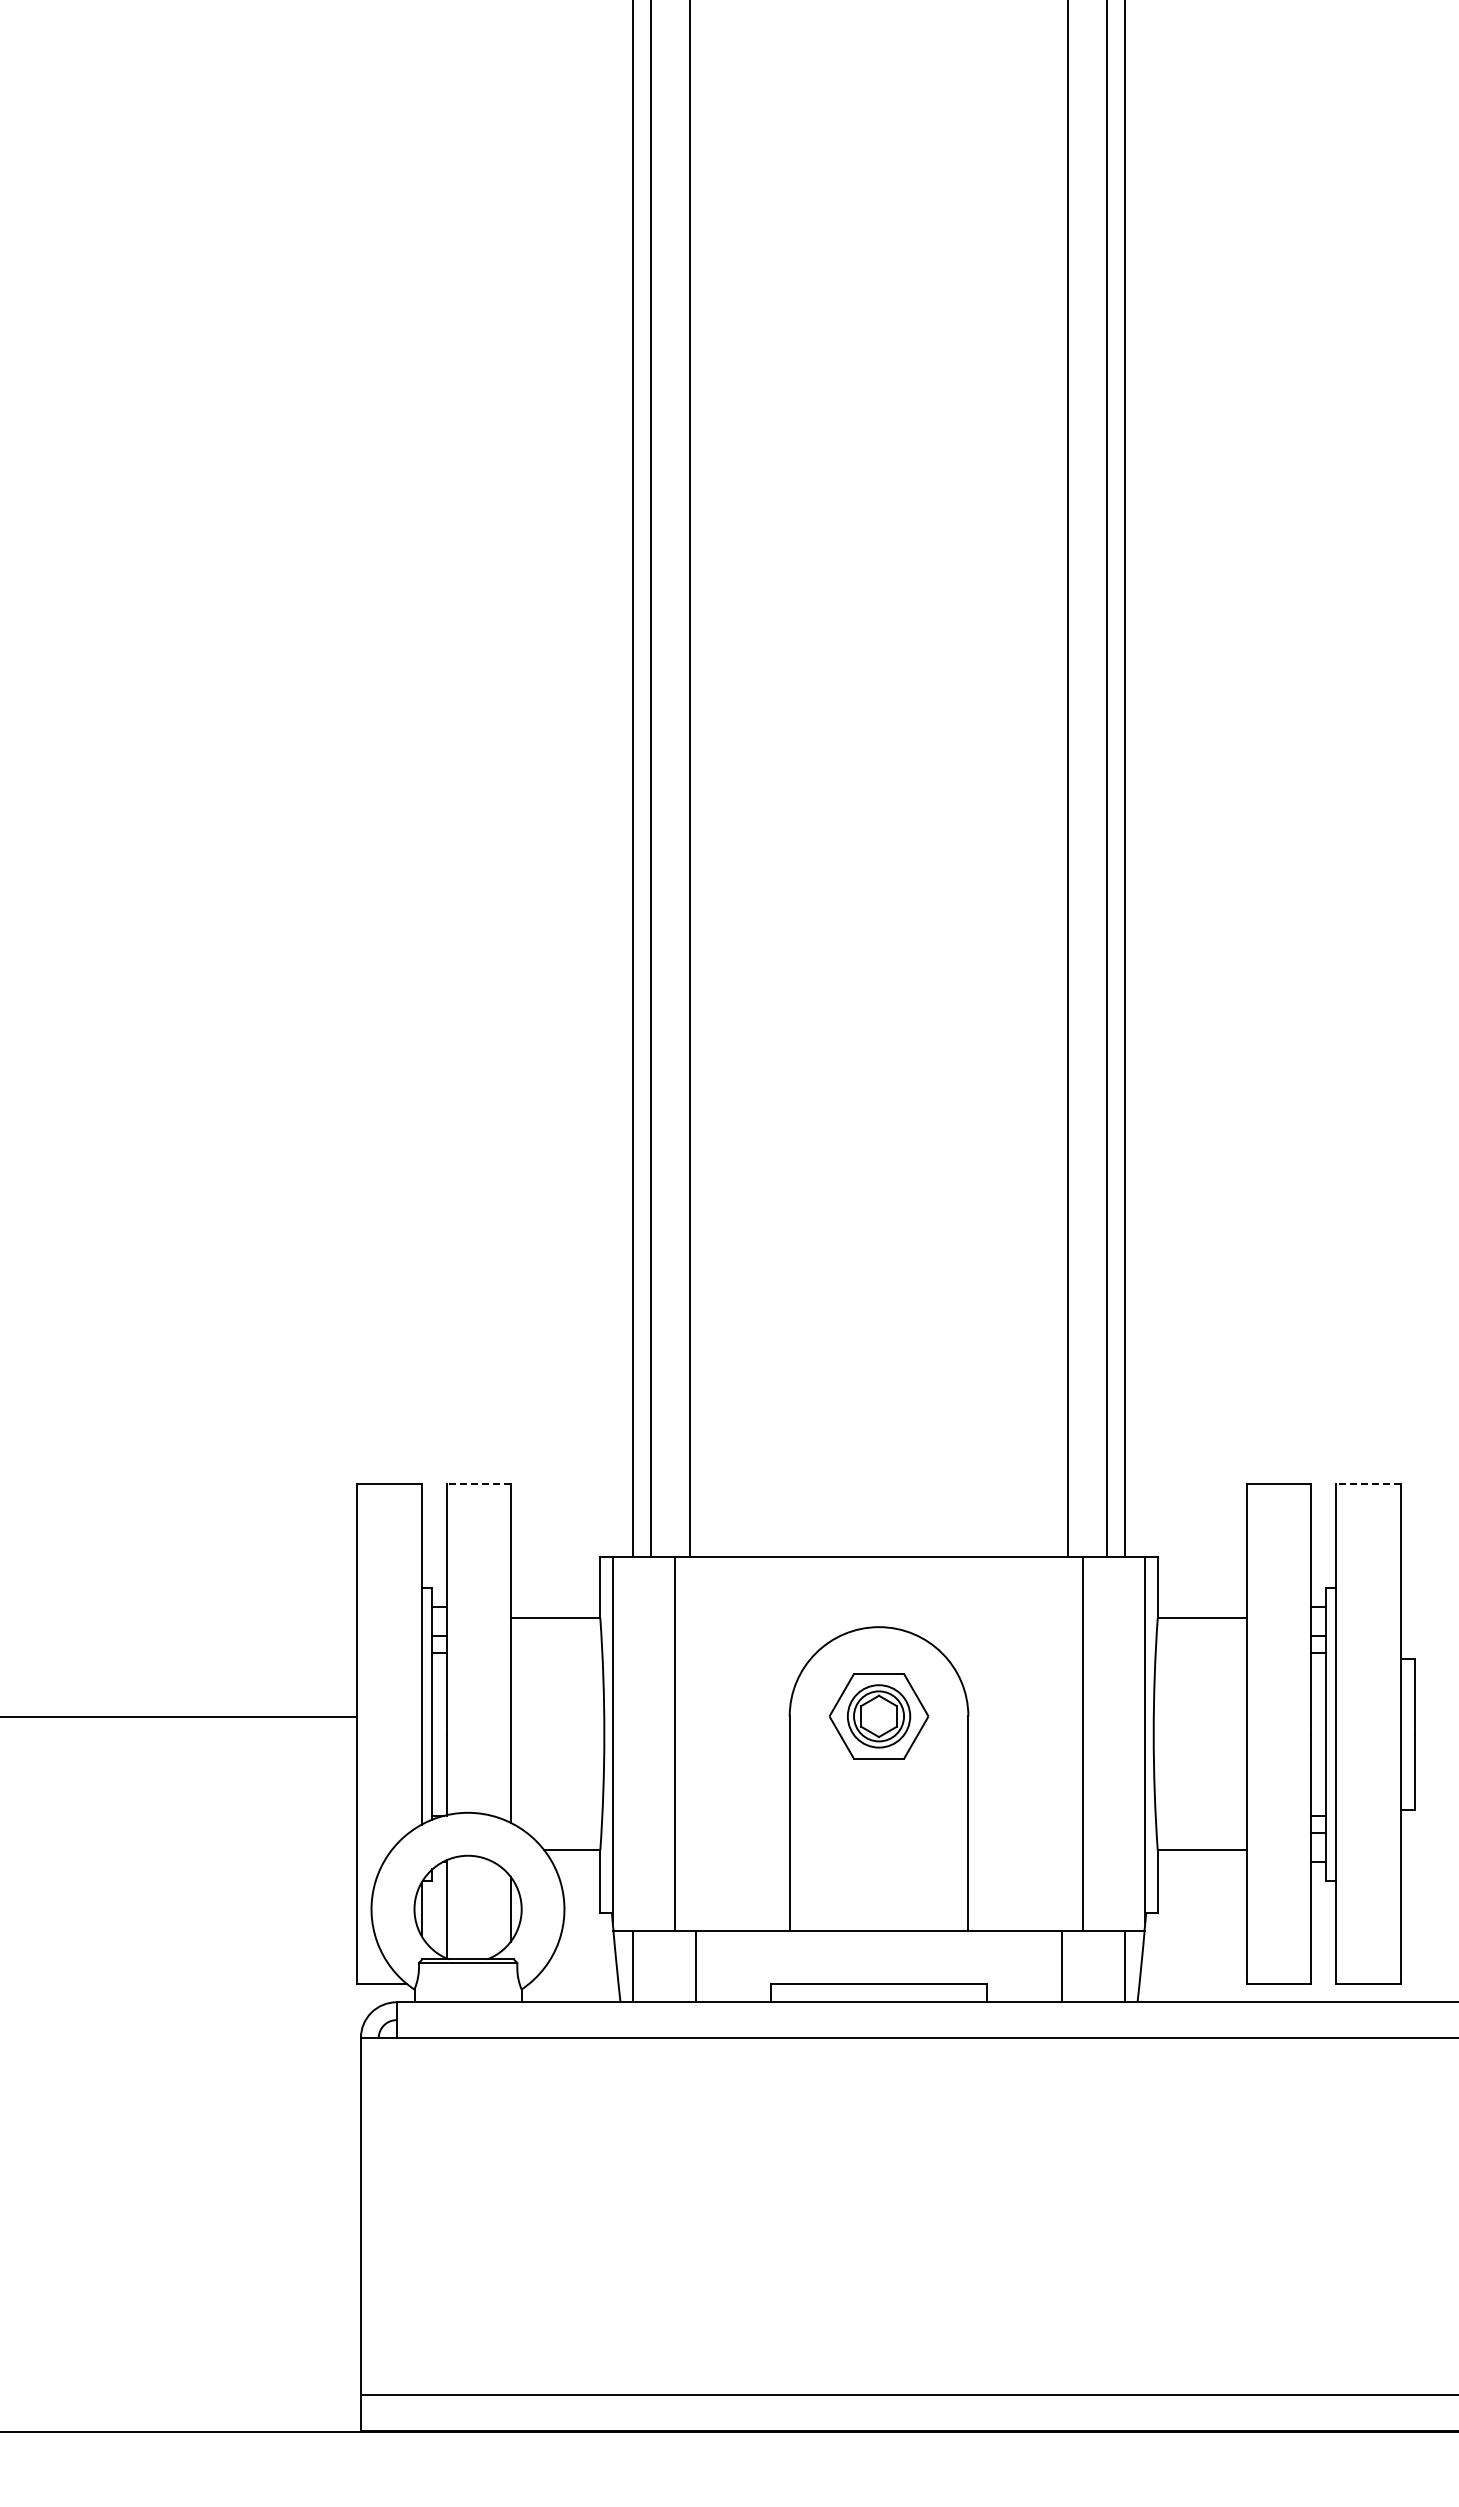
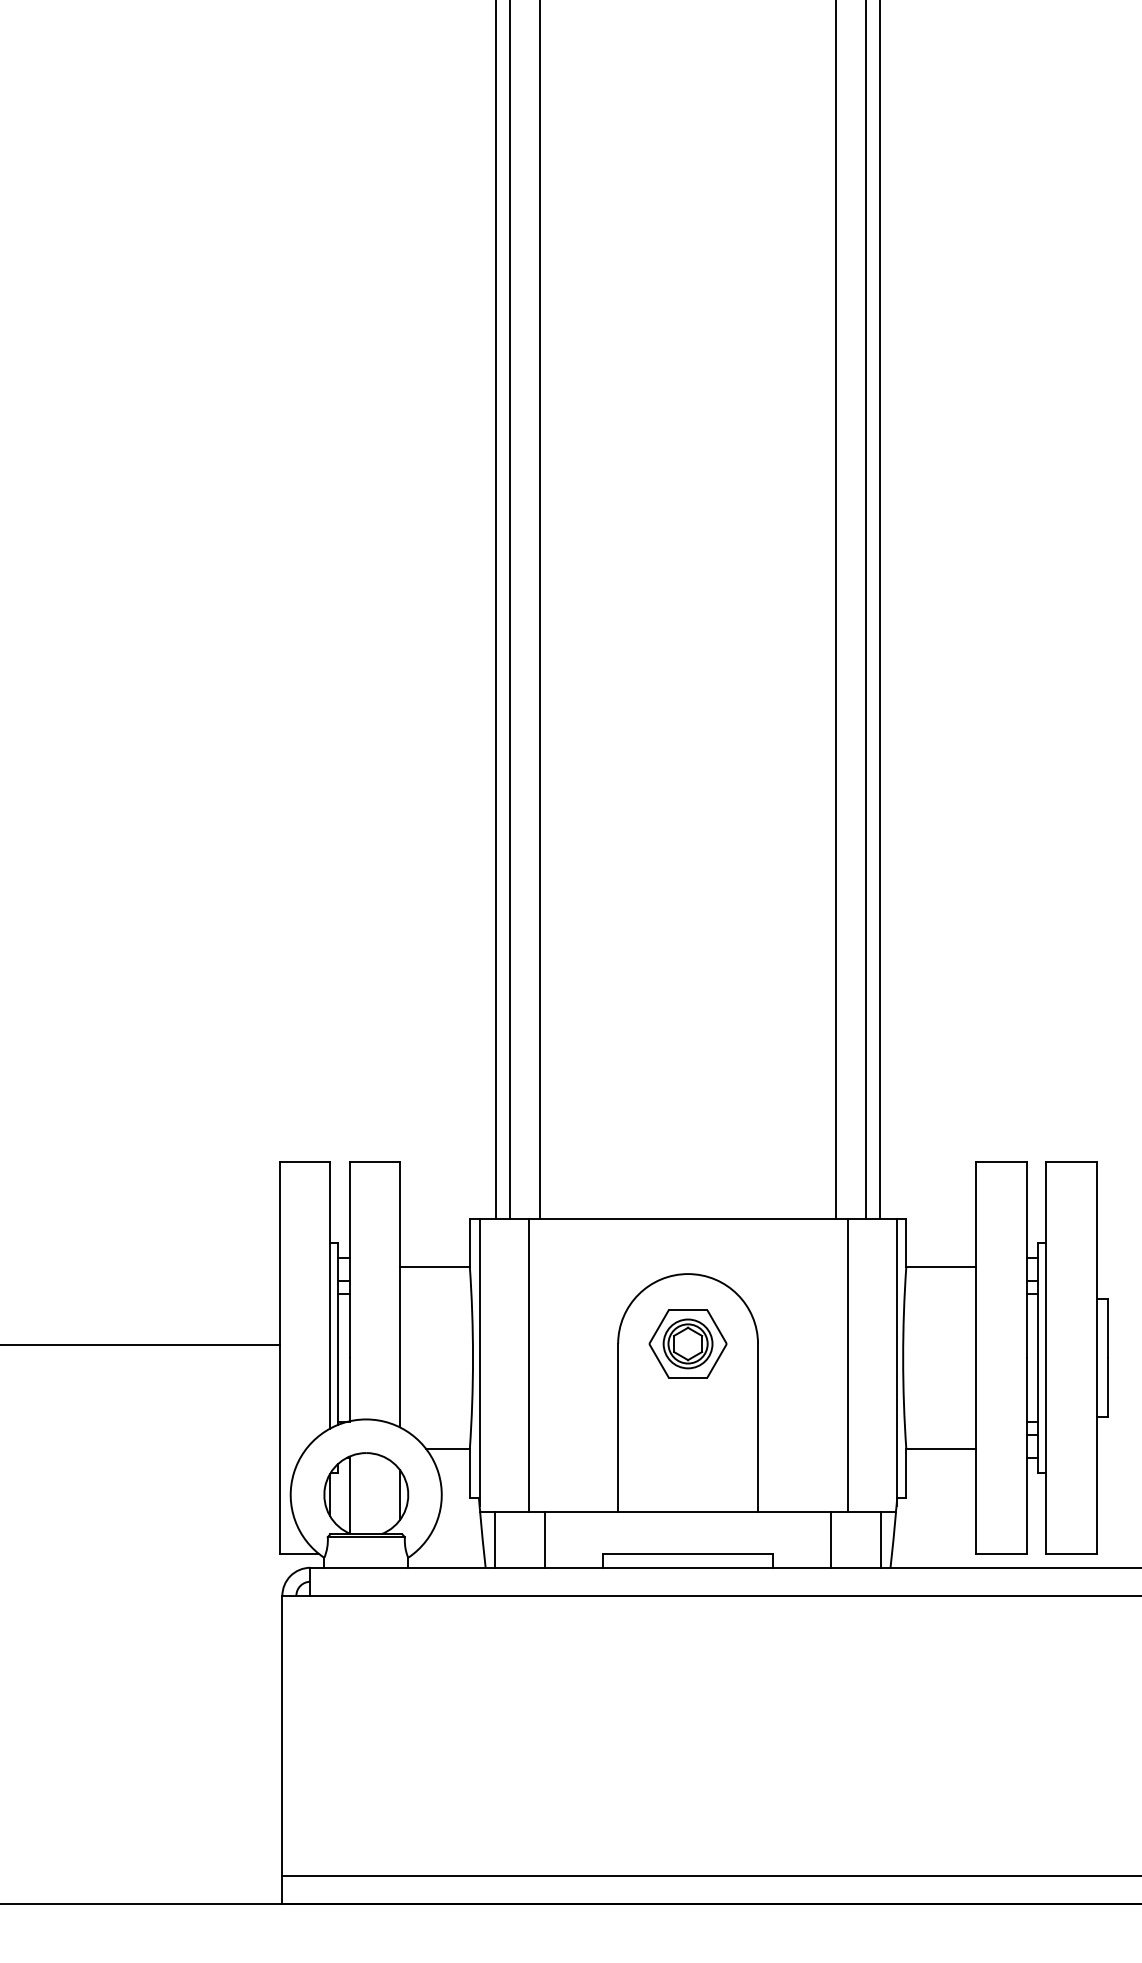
line: (478, 1484) -> (374, 1162), dashed -> solid
line: (1368, 1484) -> (1071, 1162), dashed -> solid

